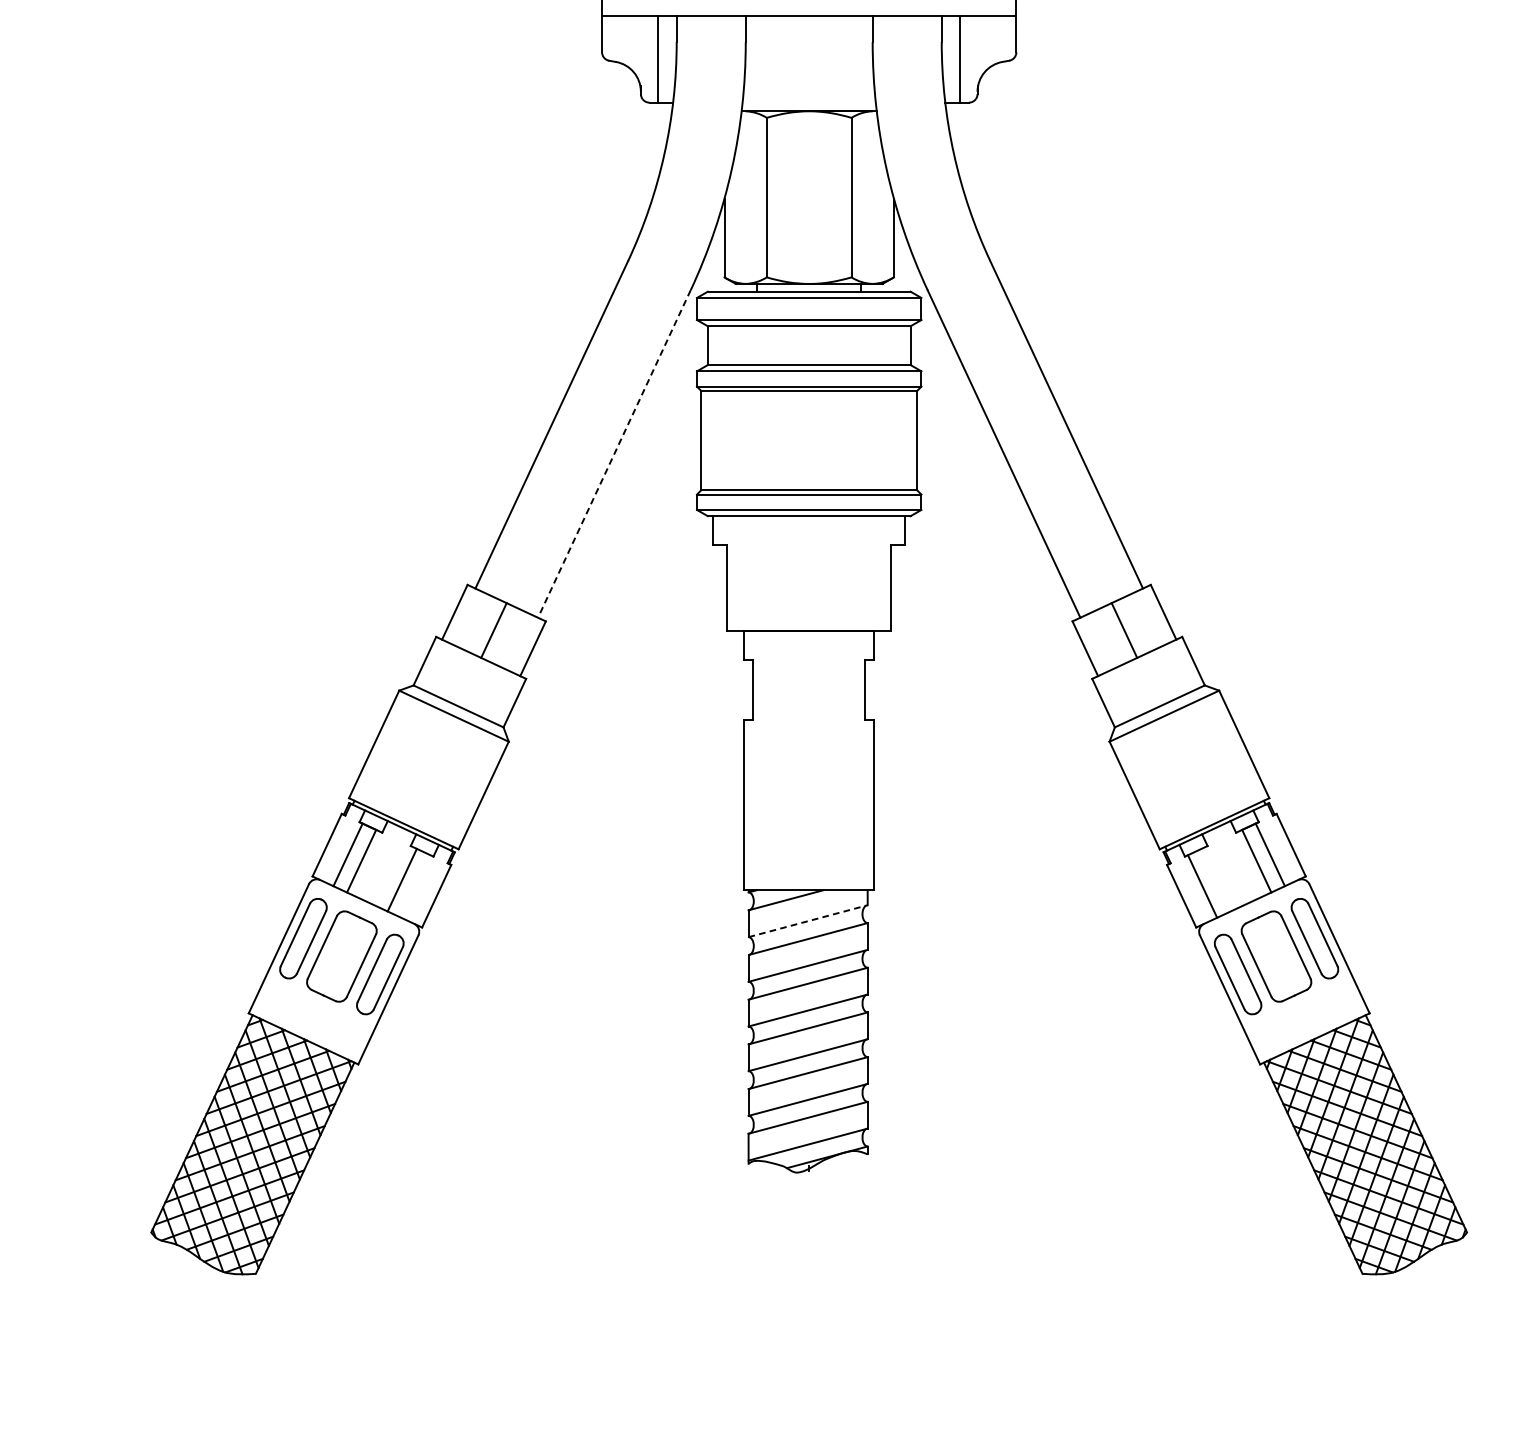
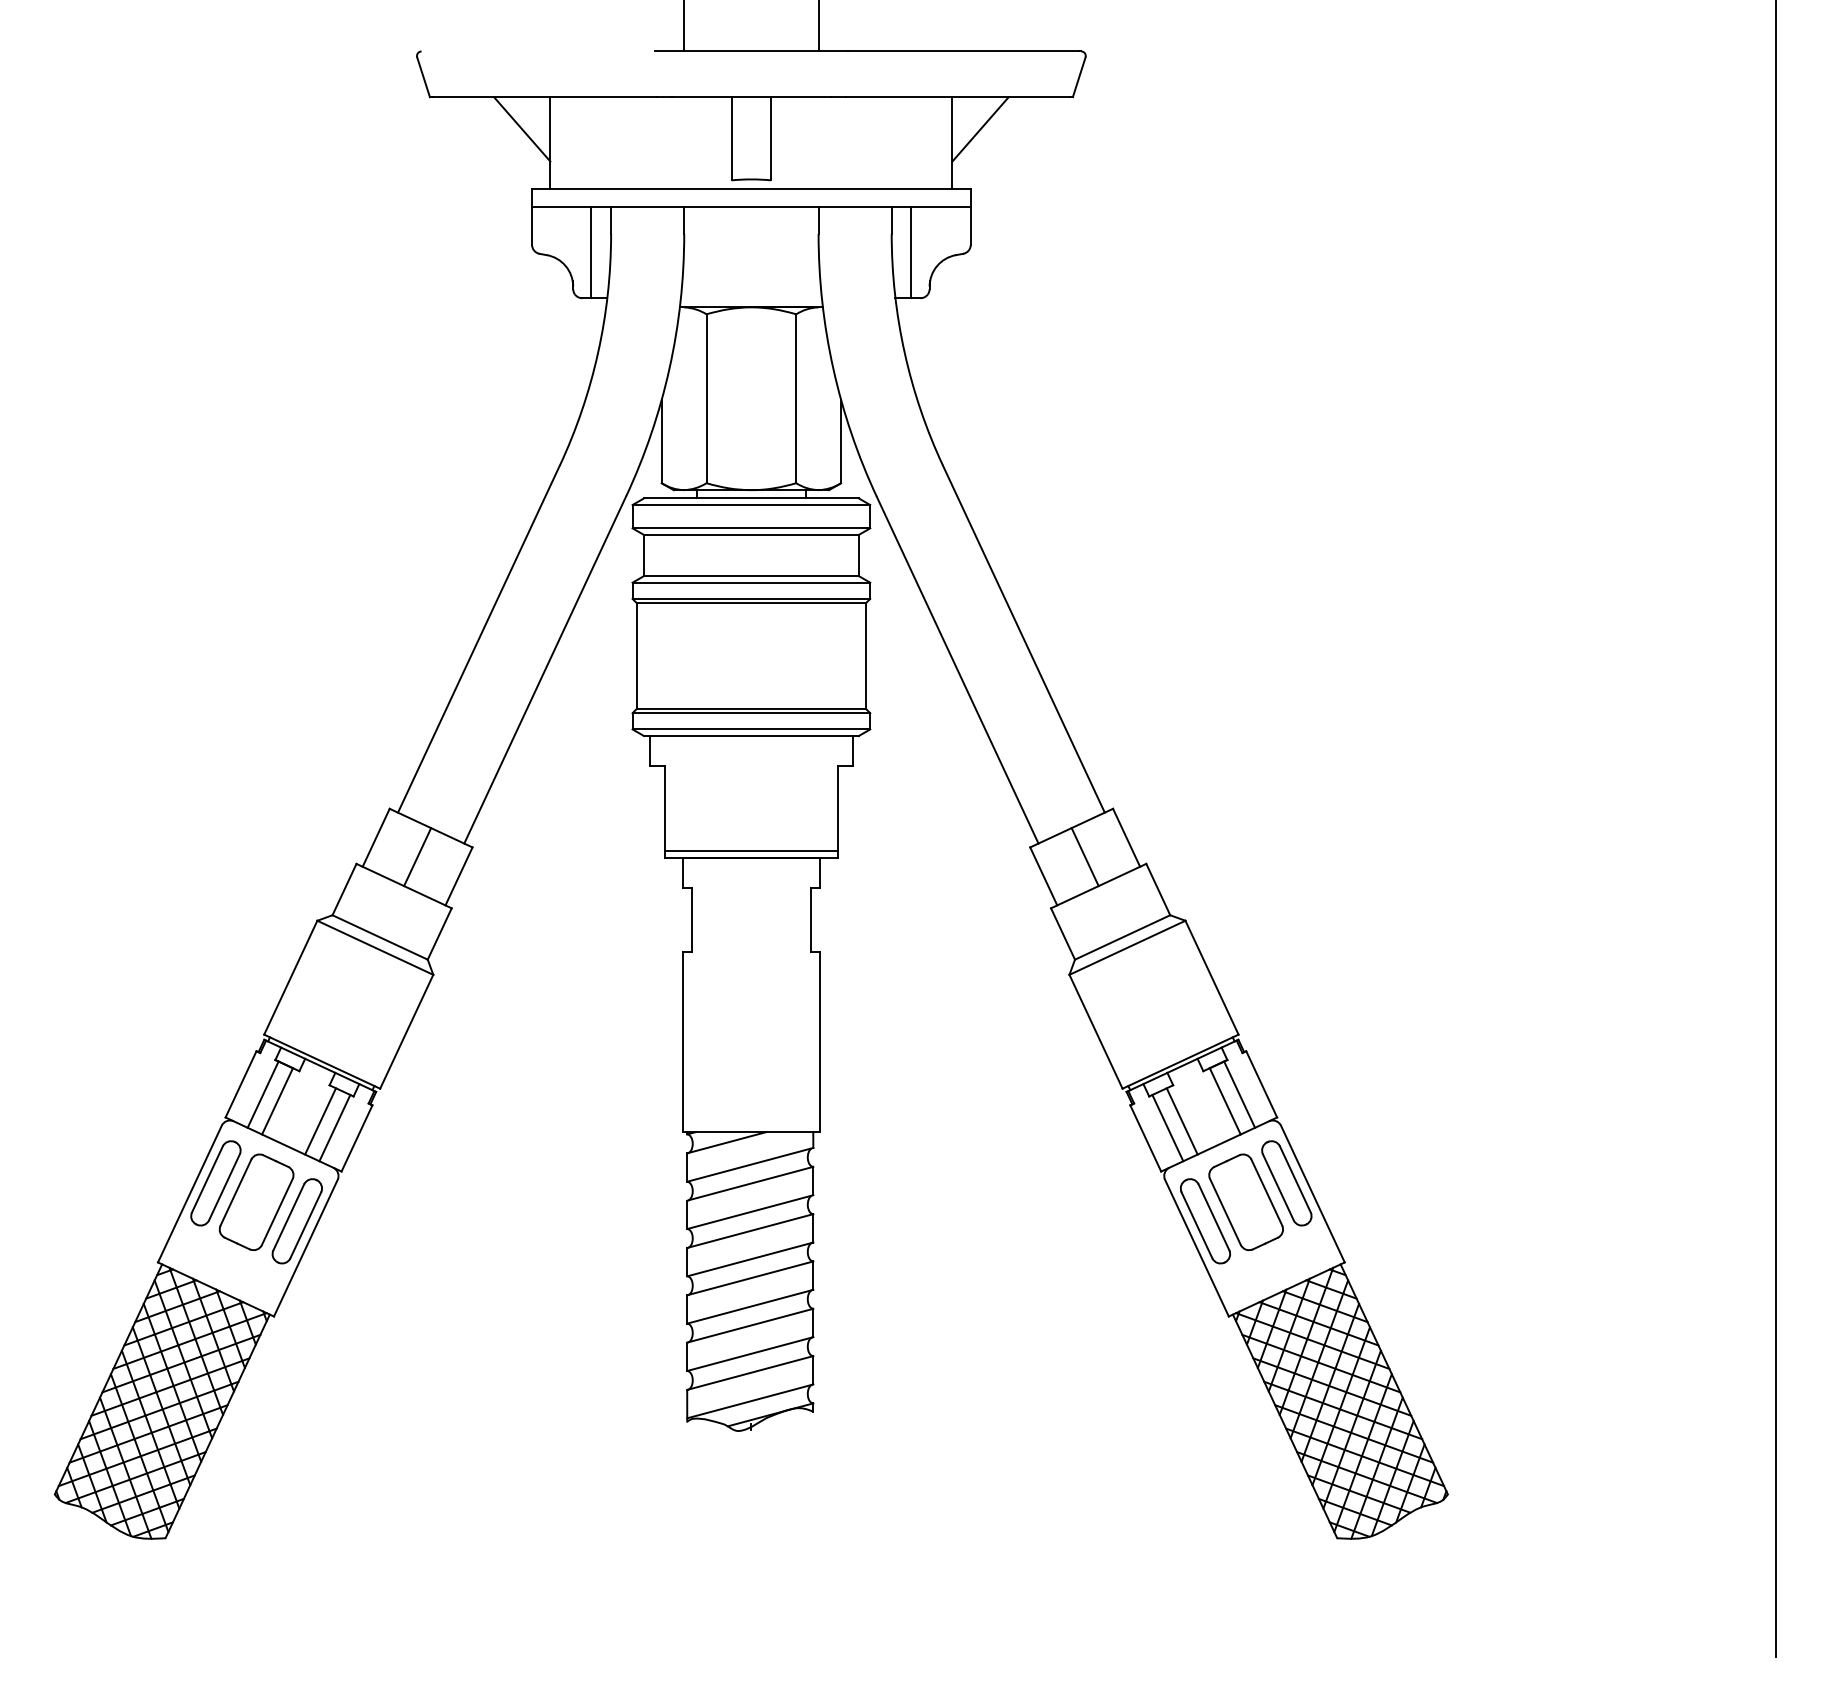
line: (613, 454) -> (544, 670), dashed -> solid
line: (809, 625) -> (751, 851), added
line: (1215, 880) -> (1181, 1121), added
line: (415, 885) -> (334, 1127), added
line: (808, 920) -> (750, 1164), dashed -> solid

